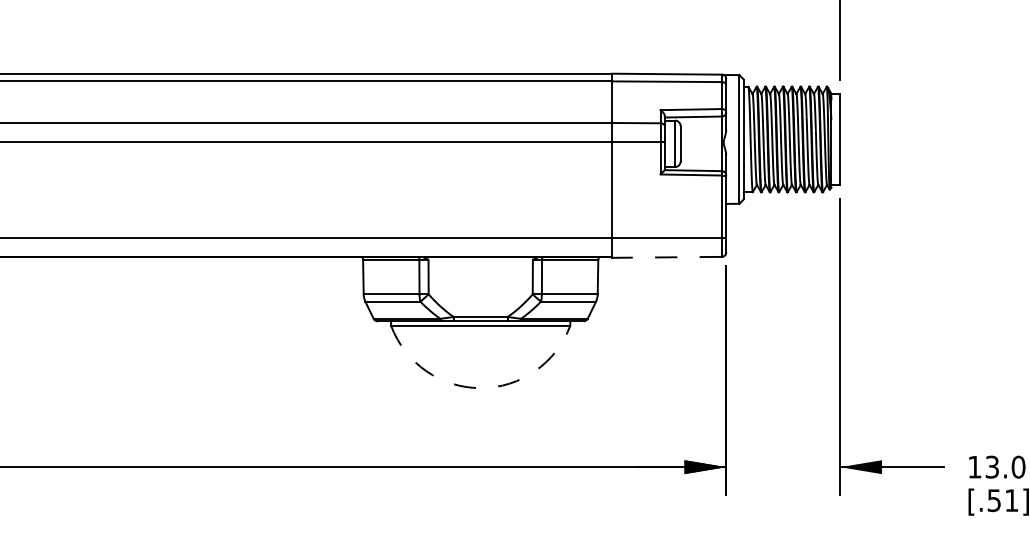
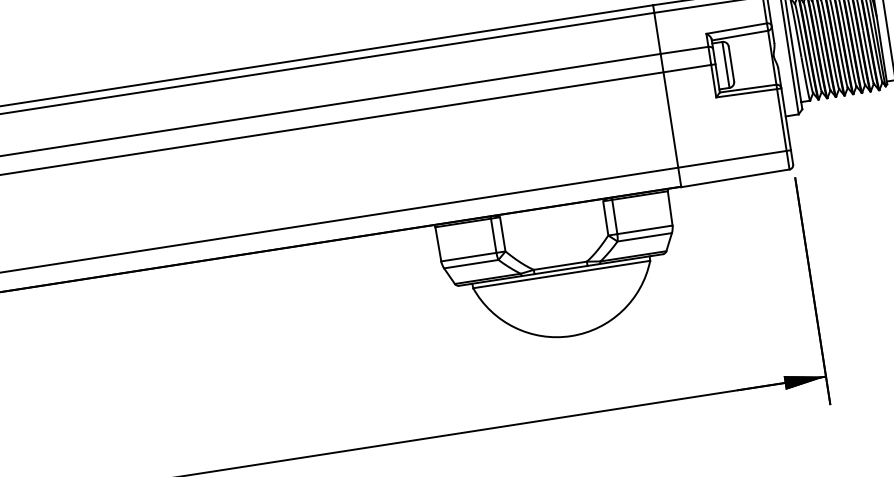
line: (667, 257) -> (735, 178), dashed -> solid
arc: (480, 388) -> (571, 336), dashed -> solid

